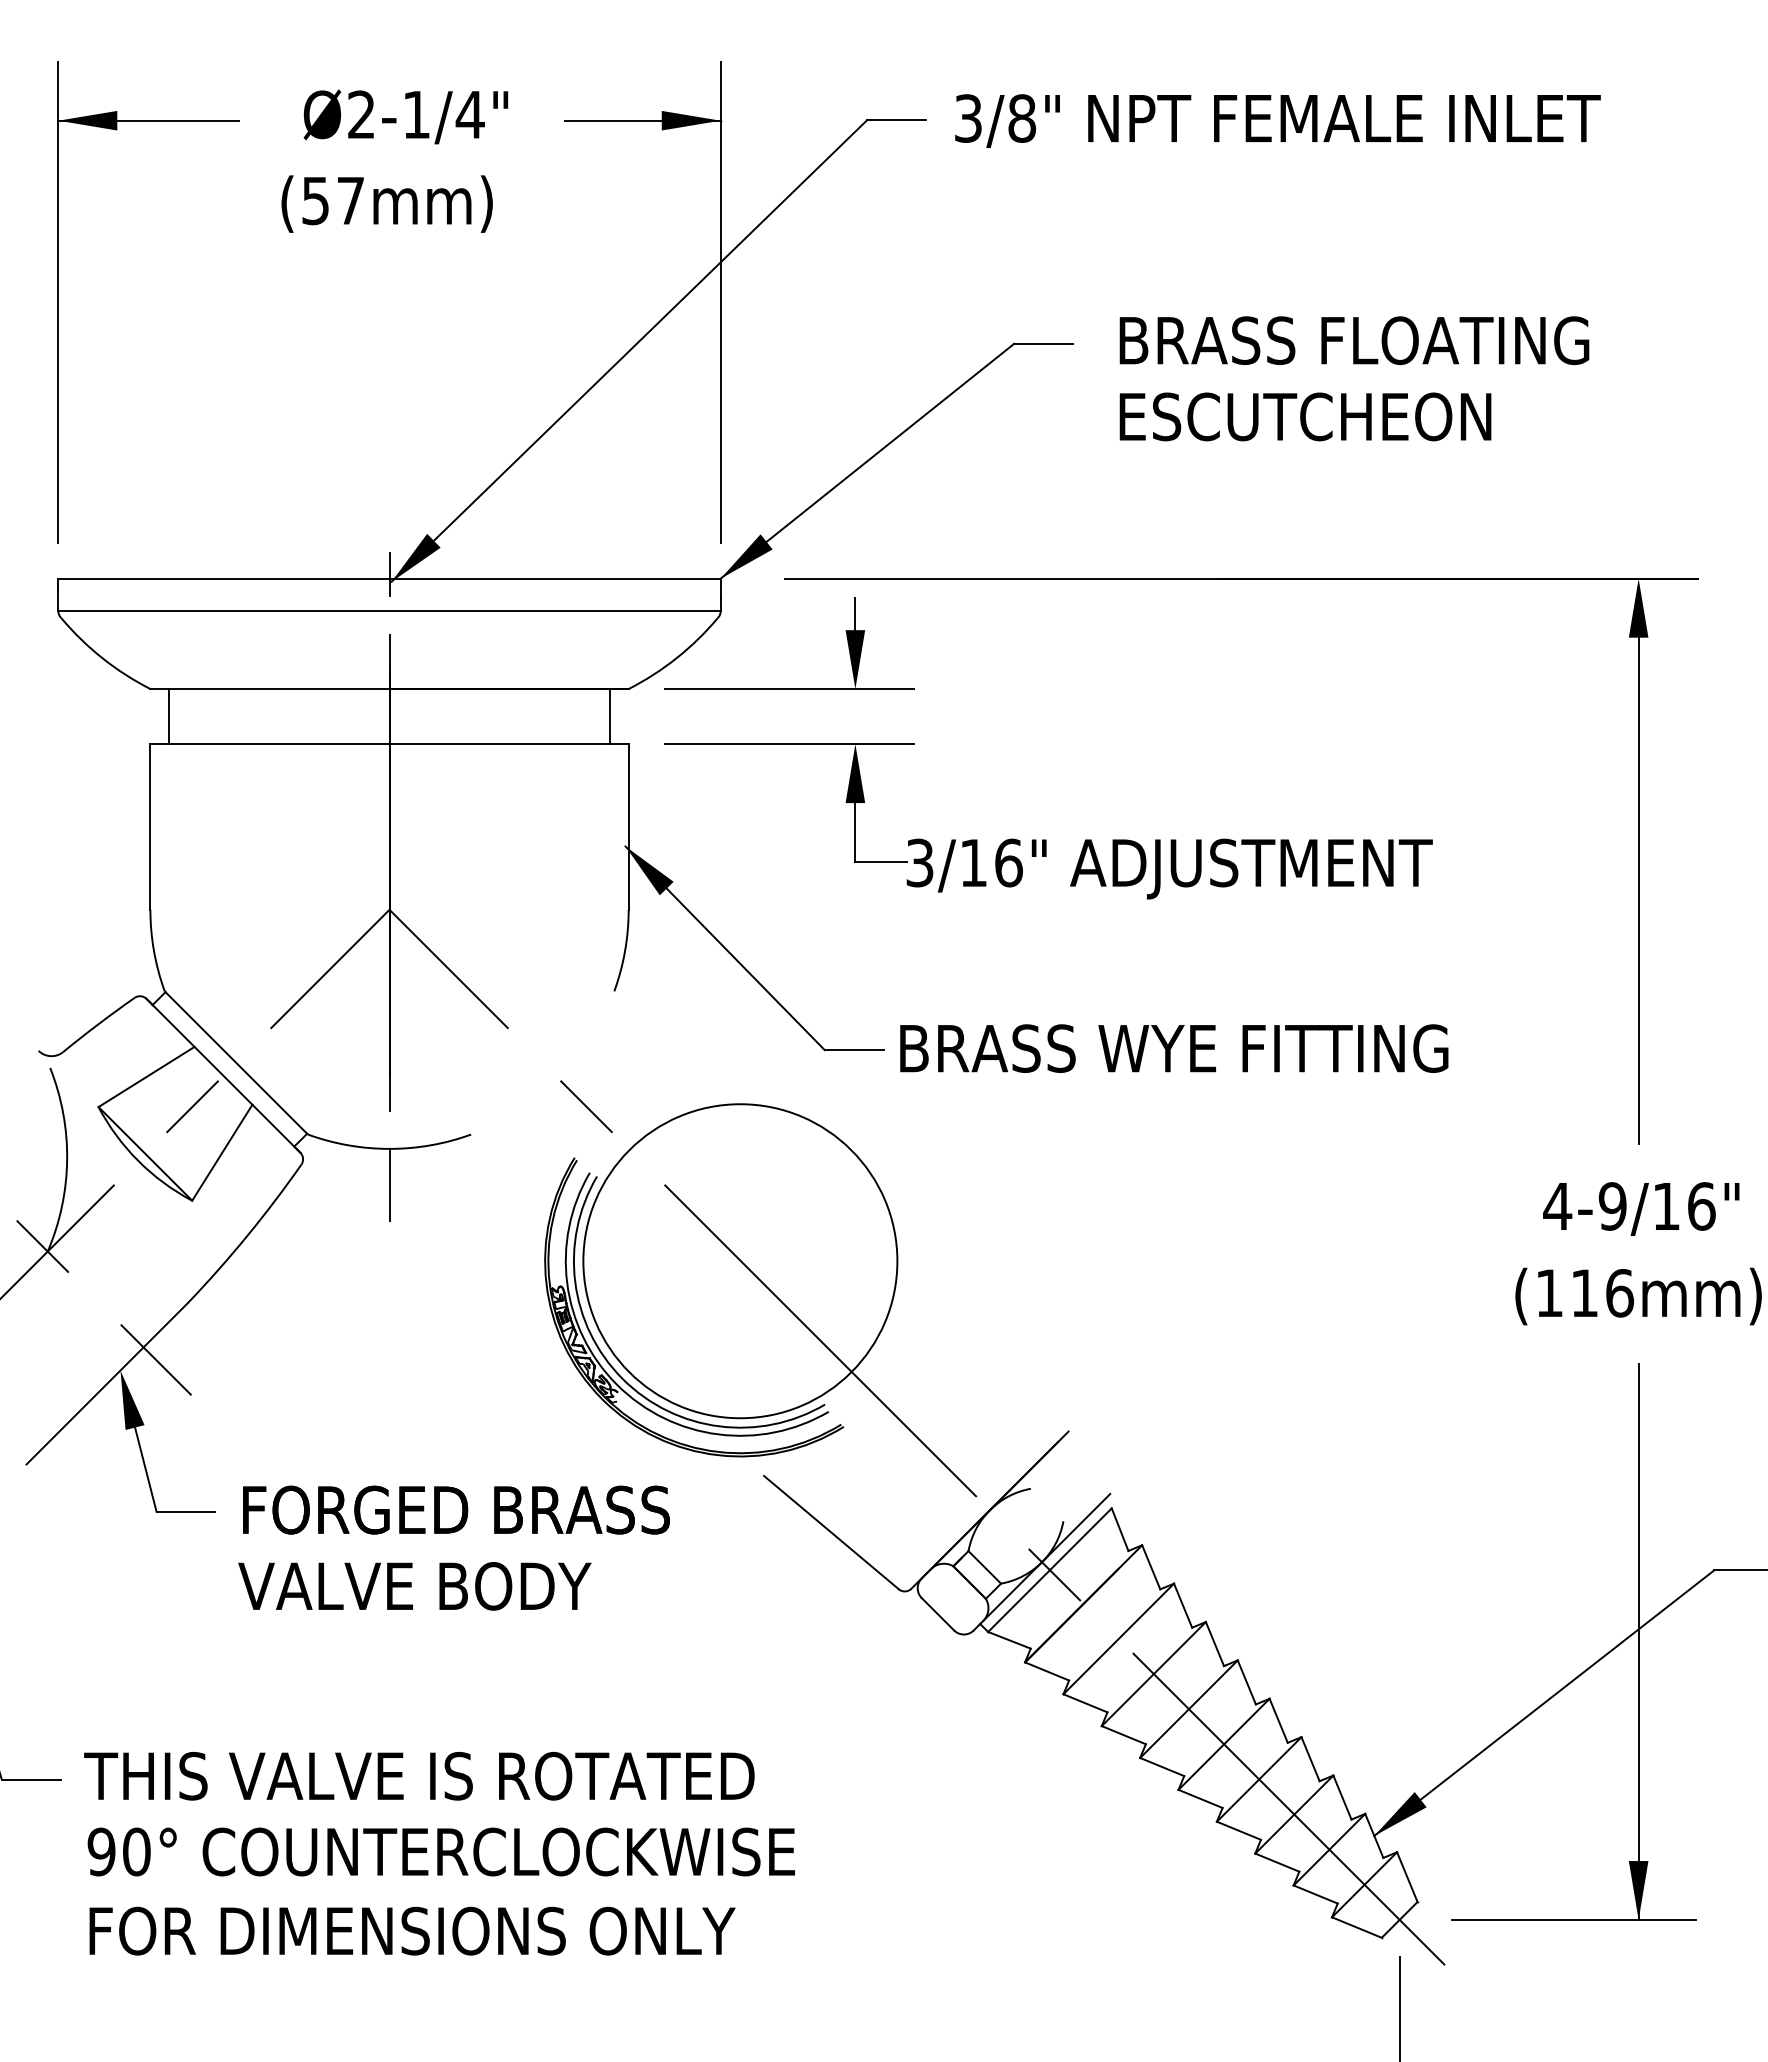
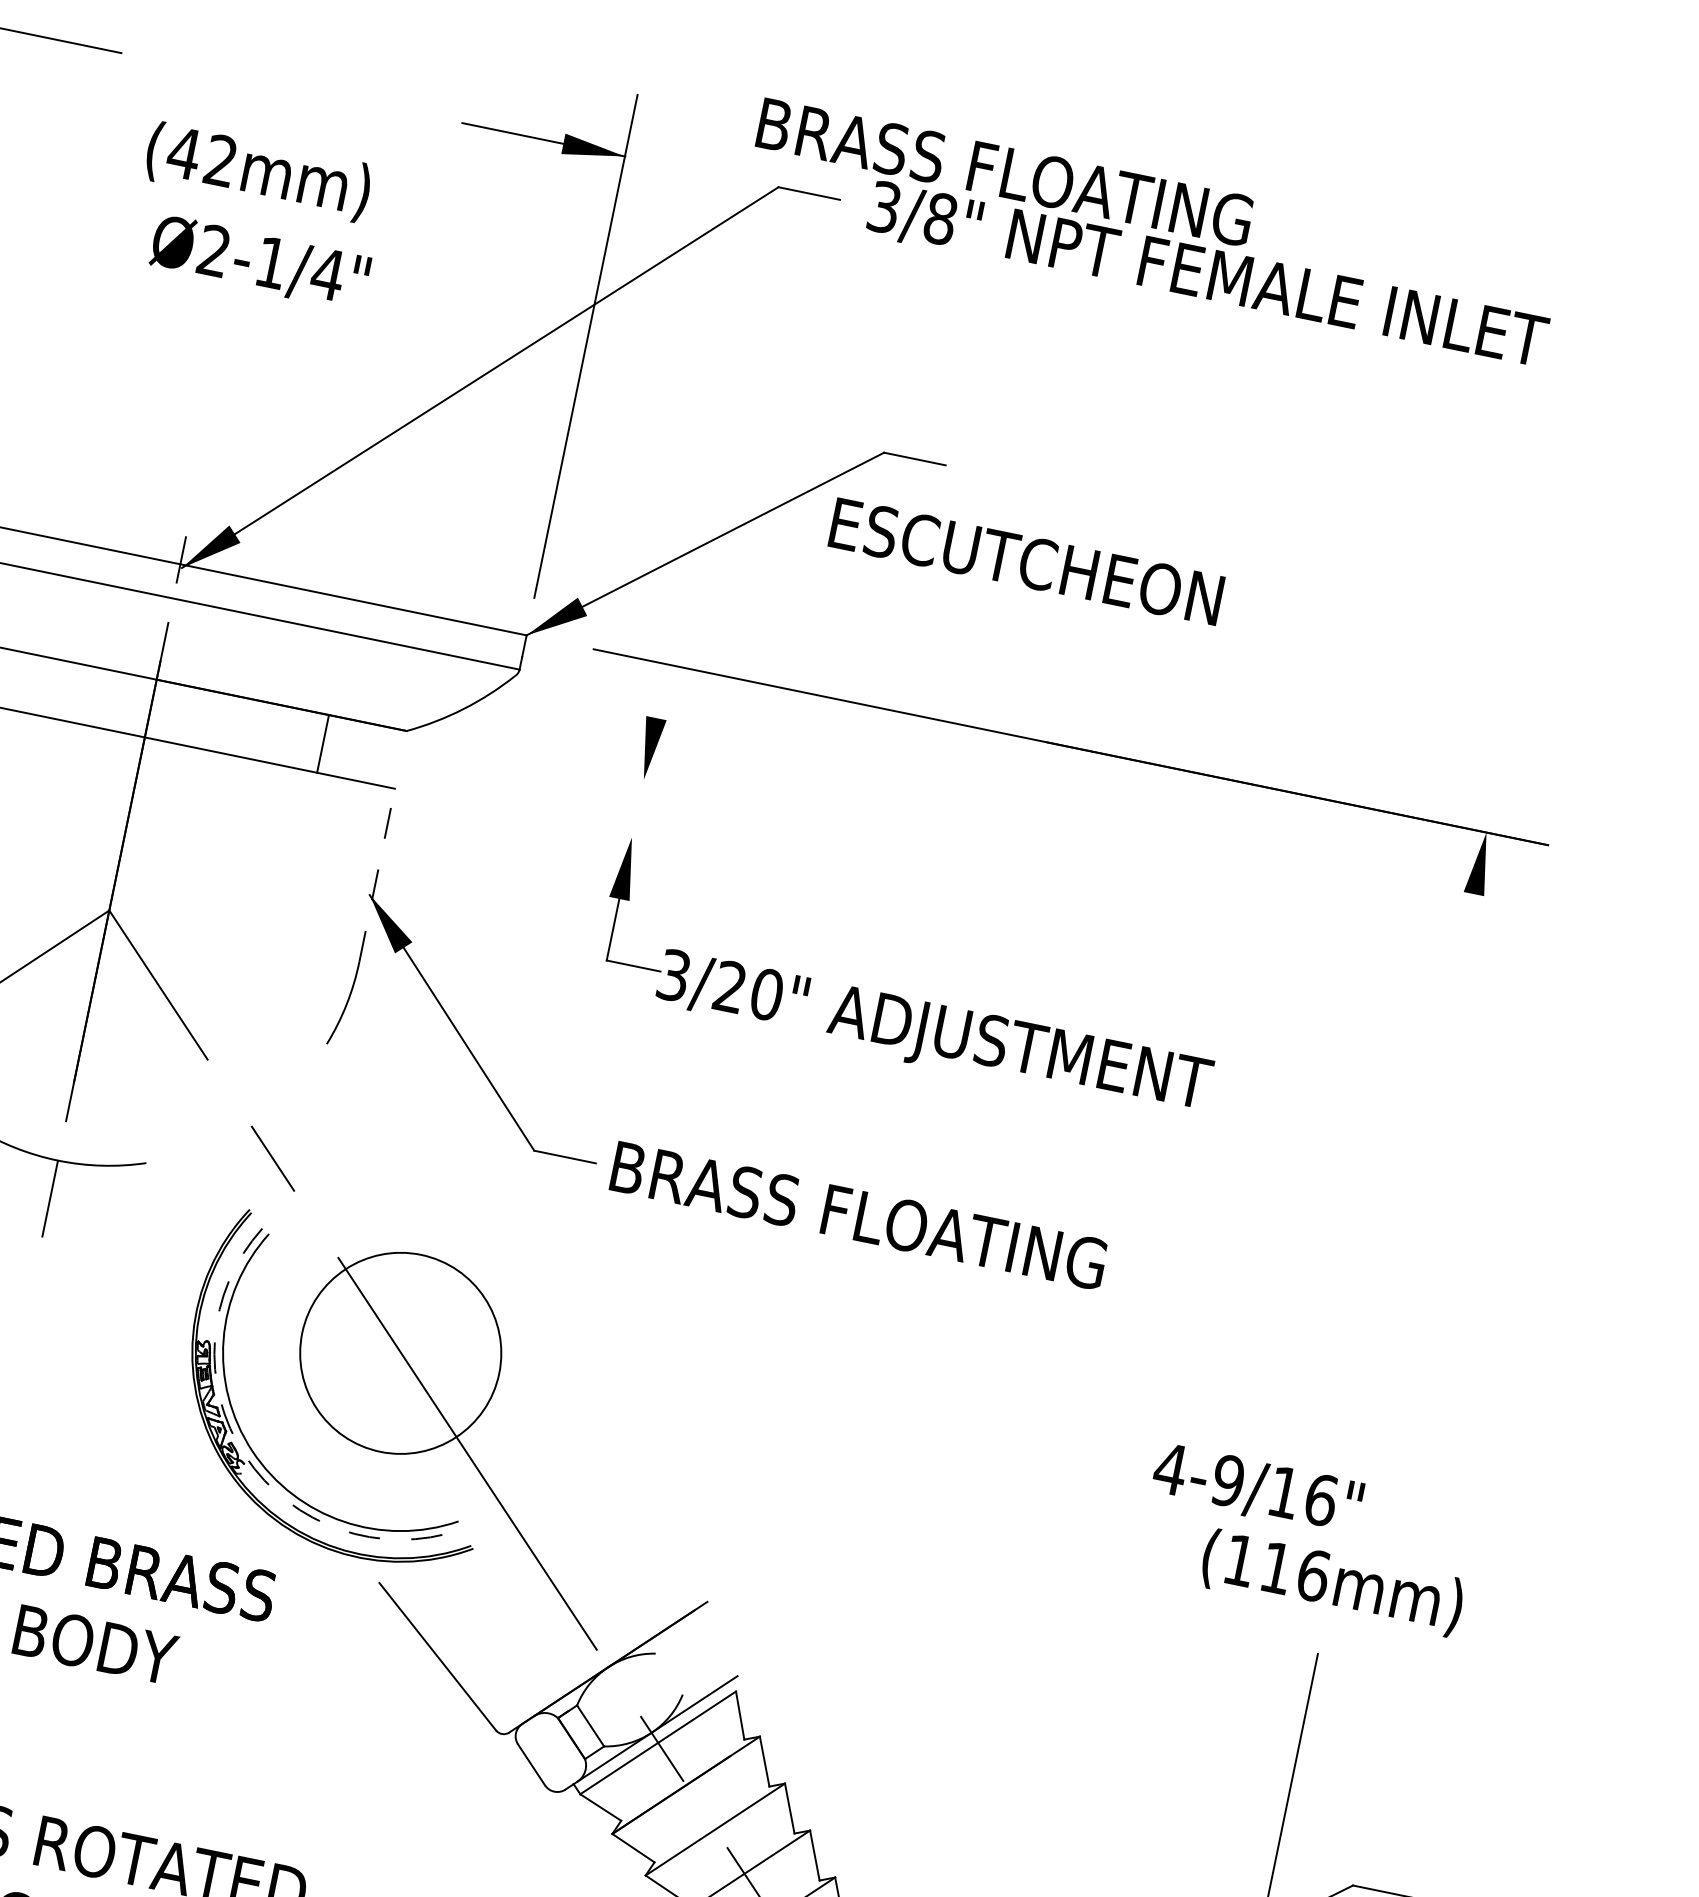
text: (405, 116) -> (259, 262), moved
text: (332, 200) -> (201, 156), (57mm) -> (42mm)
text: (1354, 340) -> (1005, 172), moved
text: (1305, 416) -> (1026, 561), moved
line: (855, 613) -> (660, 700), removed
line: (789, 689) -> (574, 766), removed
line: (610, 716) -> (323, 743), moved
line: (789, 744) -> (563, 823), removed
line: (628, 827) -> (376, 875), solid -> dashed
text: (991, 862) -> (748, 990), 3/16" -> 3/20"
line: (1638, 890) -> (1419, 1158), removed
text: (1273, 1048) -> (1003, 1245), BRASS WYE FITTING -> BRASS FLOATING
text: (1641, 1208) -> (1257, 1489), moved
circle: (740, 1261) -> (400, 1353), size x0.6
arc: (616, 1384) -> (244, 1455), solid -> dashed

